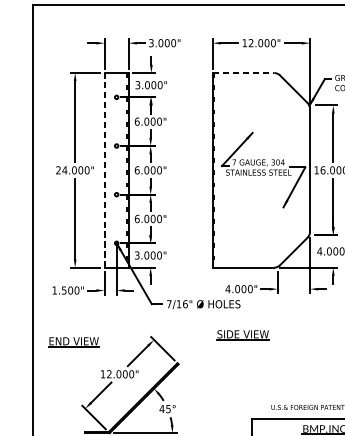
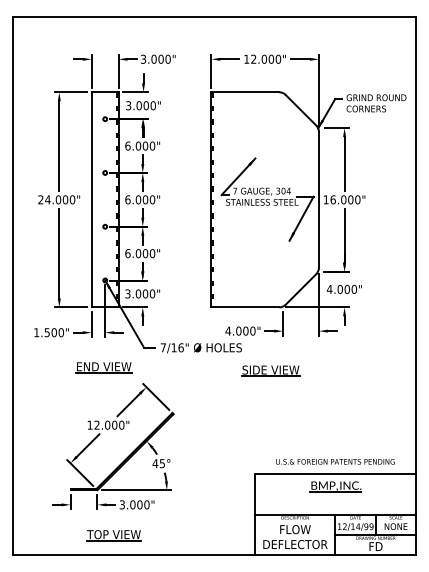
line: (243, 73) -> (245, 92), dashed -> solid
line: (104, 170) -> (91, 199), dashed -> solid
part: (242, 334) -> (270, 370), moved
part: (73, 341) -> (103, 367), moved

